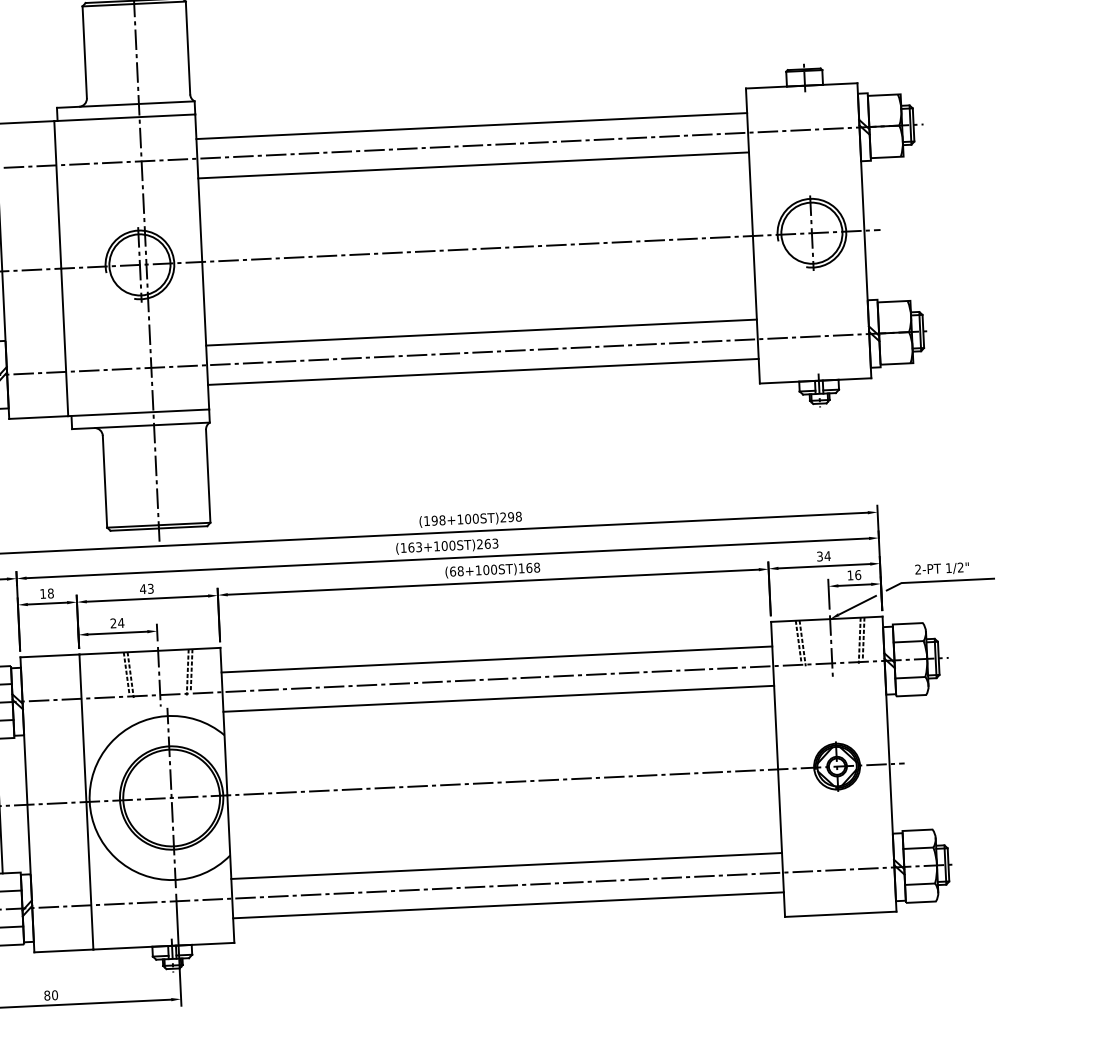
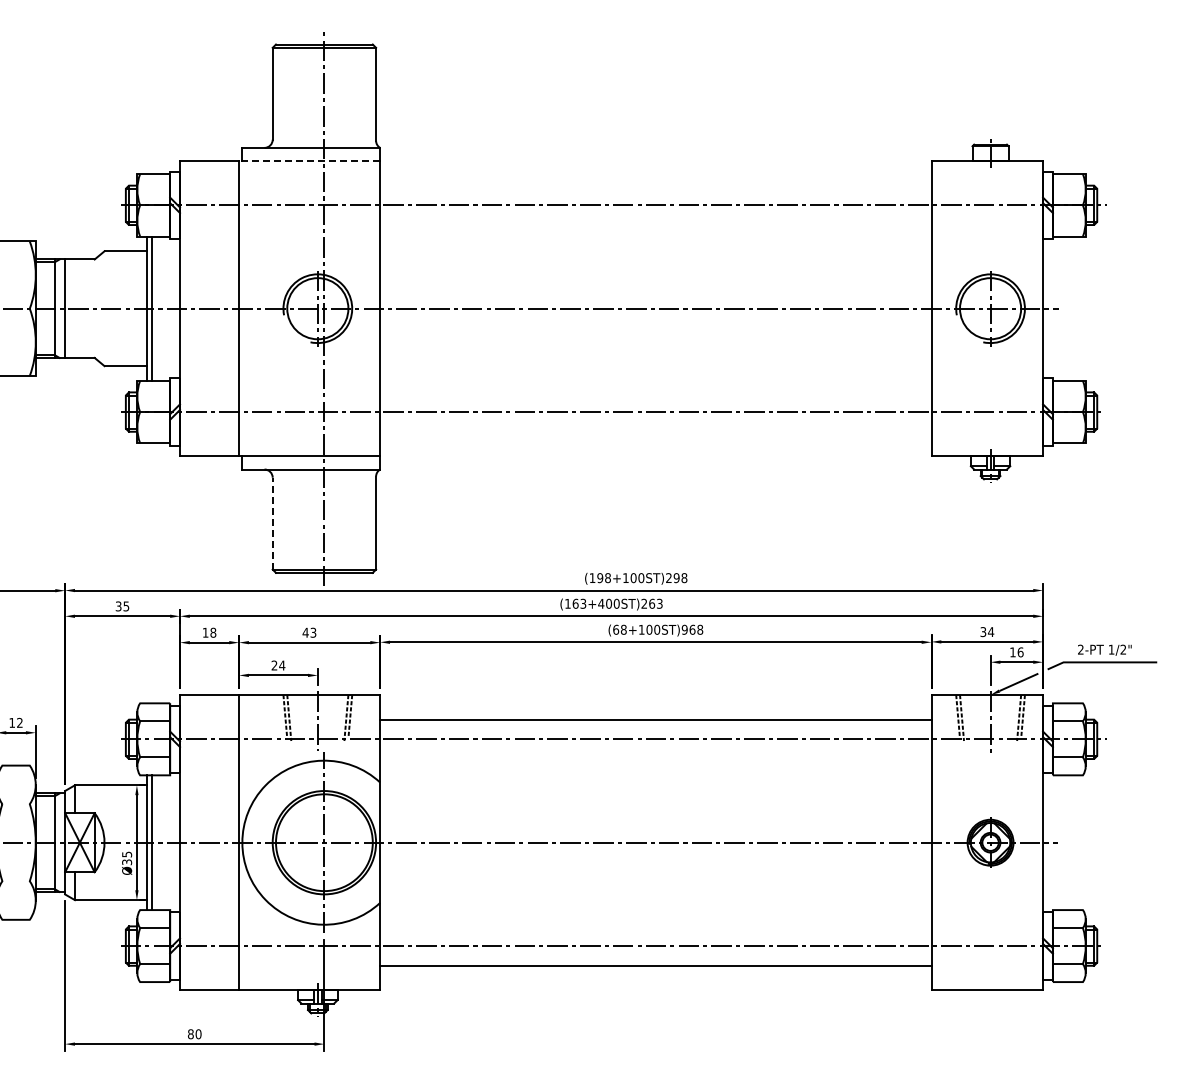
line: (124, 118) -> (309, 161), solid -> dashed
line: (471, 125) -> (655, 185), removed
line: (473, 165) -> (655, 225), removed
line: (481, 332) -> (655, 392), removed
line: (483, 371) -> (655, 431), removed
line: (104, 481) -> (272, 523), solid -> dashed
text: (437, 546) -> (601, 603), (163+100ST)263 -> (163+400ST)263
text: (521, 568) -> (684, 629), (68+100ST)168 -> (68+100ST)968
line: (498, 699) -> (655, 759), removed
line: (506, 866) -> (655, 926), removed

